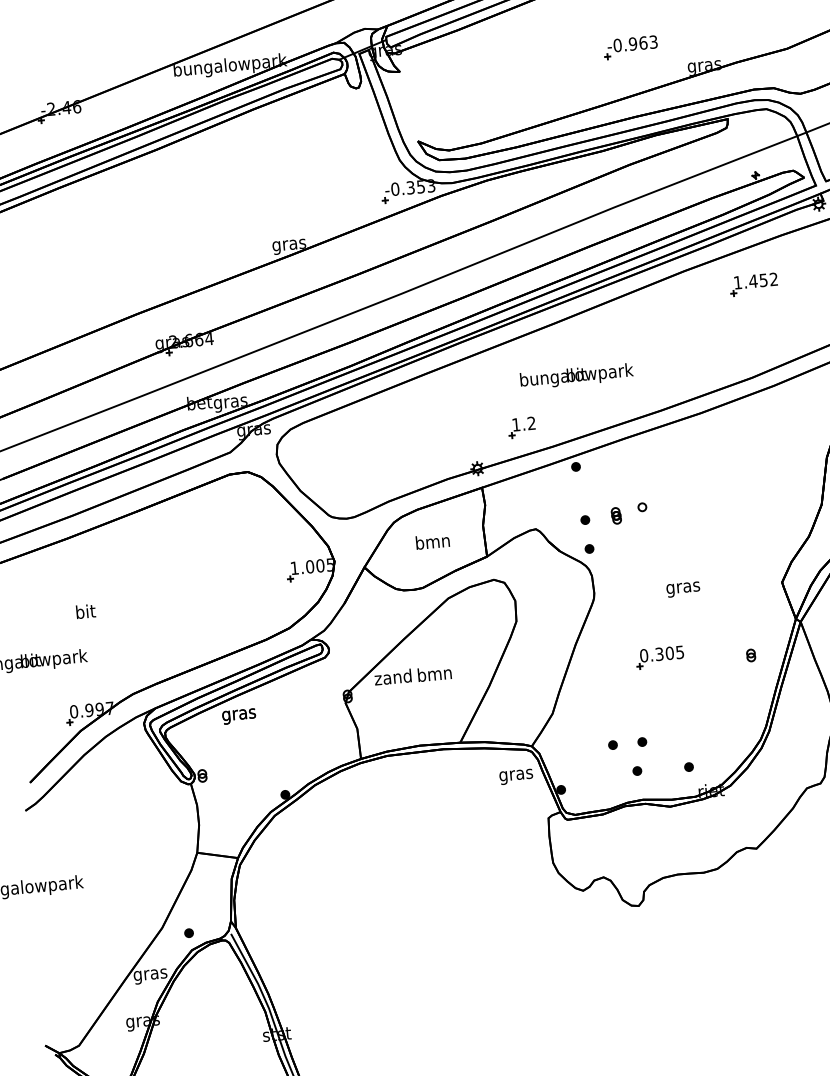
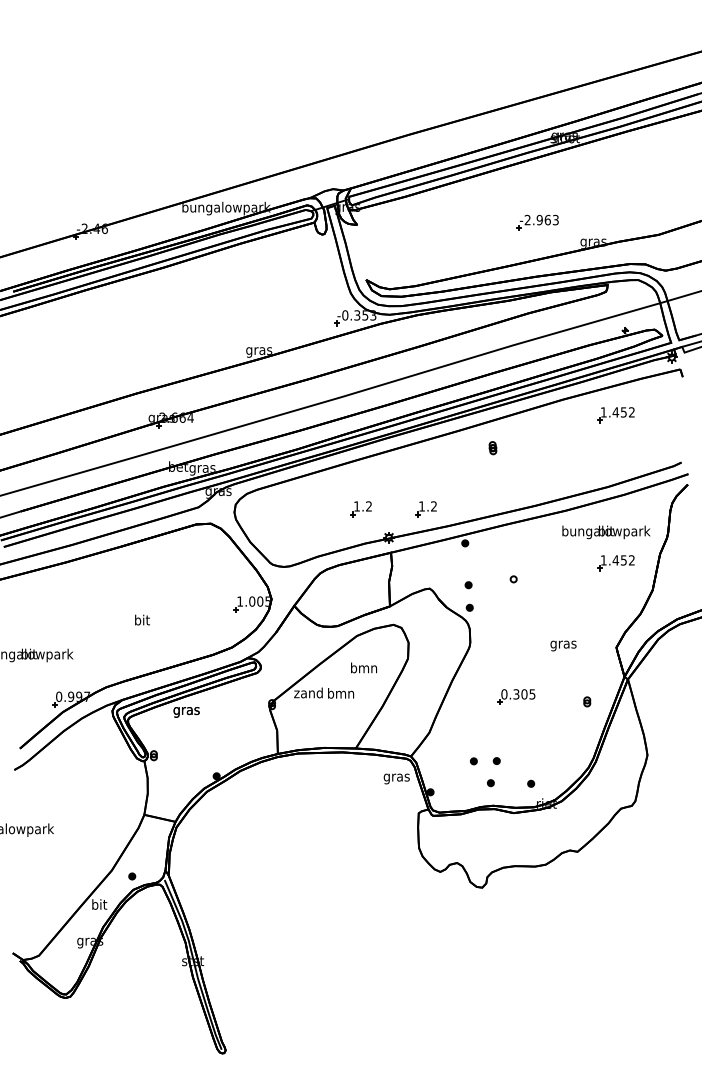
text: (617, 45) -> (527, 220), -0.963 -> -2.963
text: (577, 376) -> (606, 532), moved
part: (437, 436) -> (360, 509), added
part: (770, 474) -> (615, 563), added
part: (615, 516) -> (492, 448), moved
text: (432, 541) -> (363, 667), moved
text: (683, 588) -> (563, 645), moved
text: (85, 610) -> (142, 619), moved
text: (150, 974) -> (99, 905), gras -> bit

